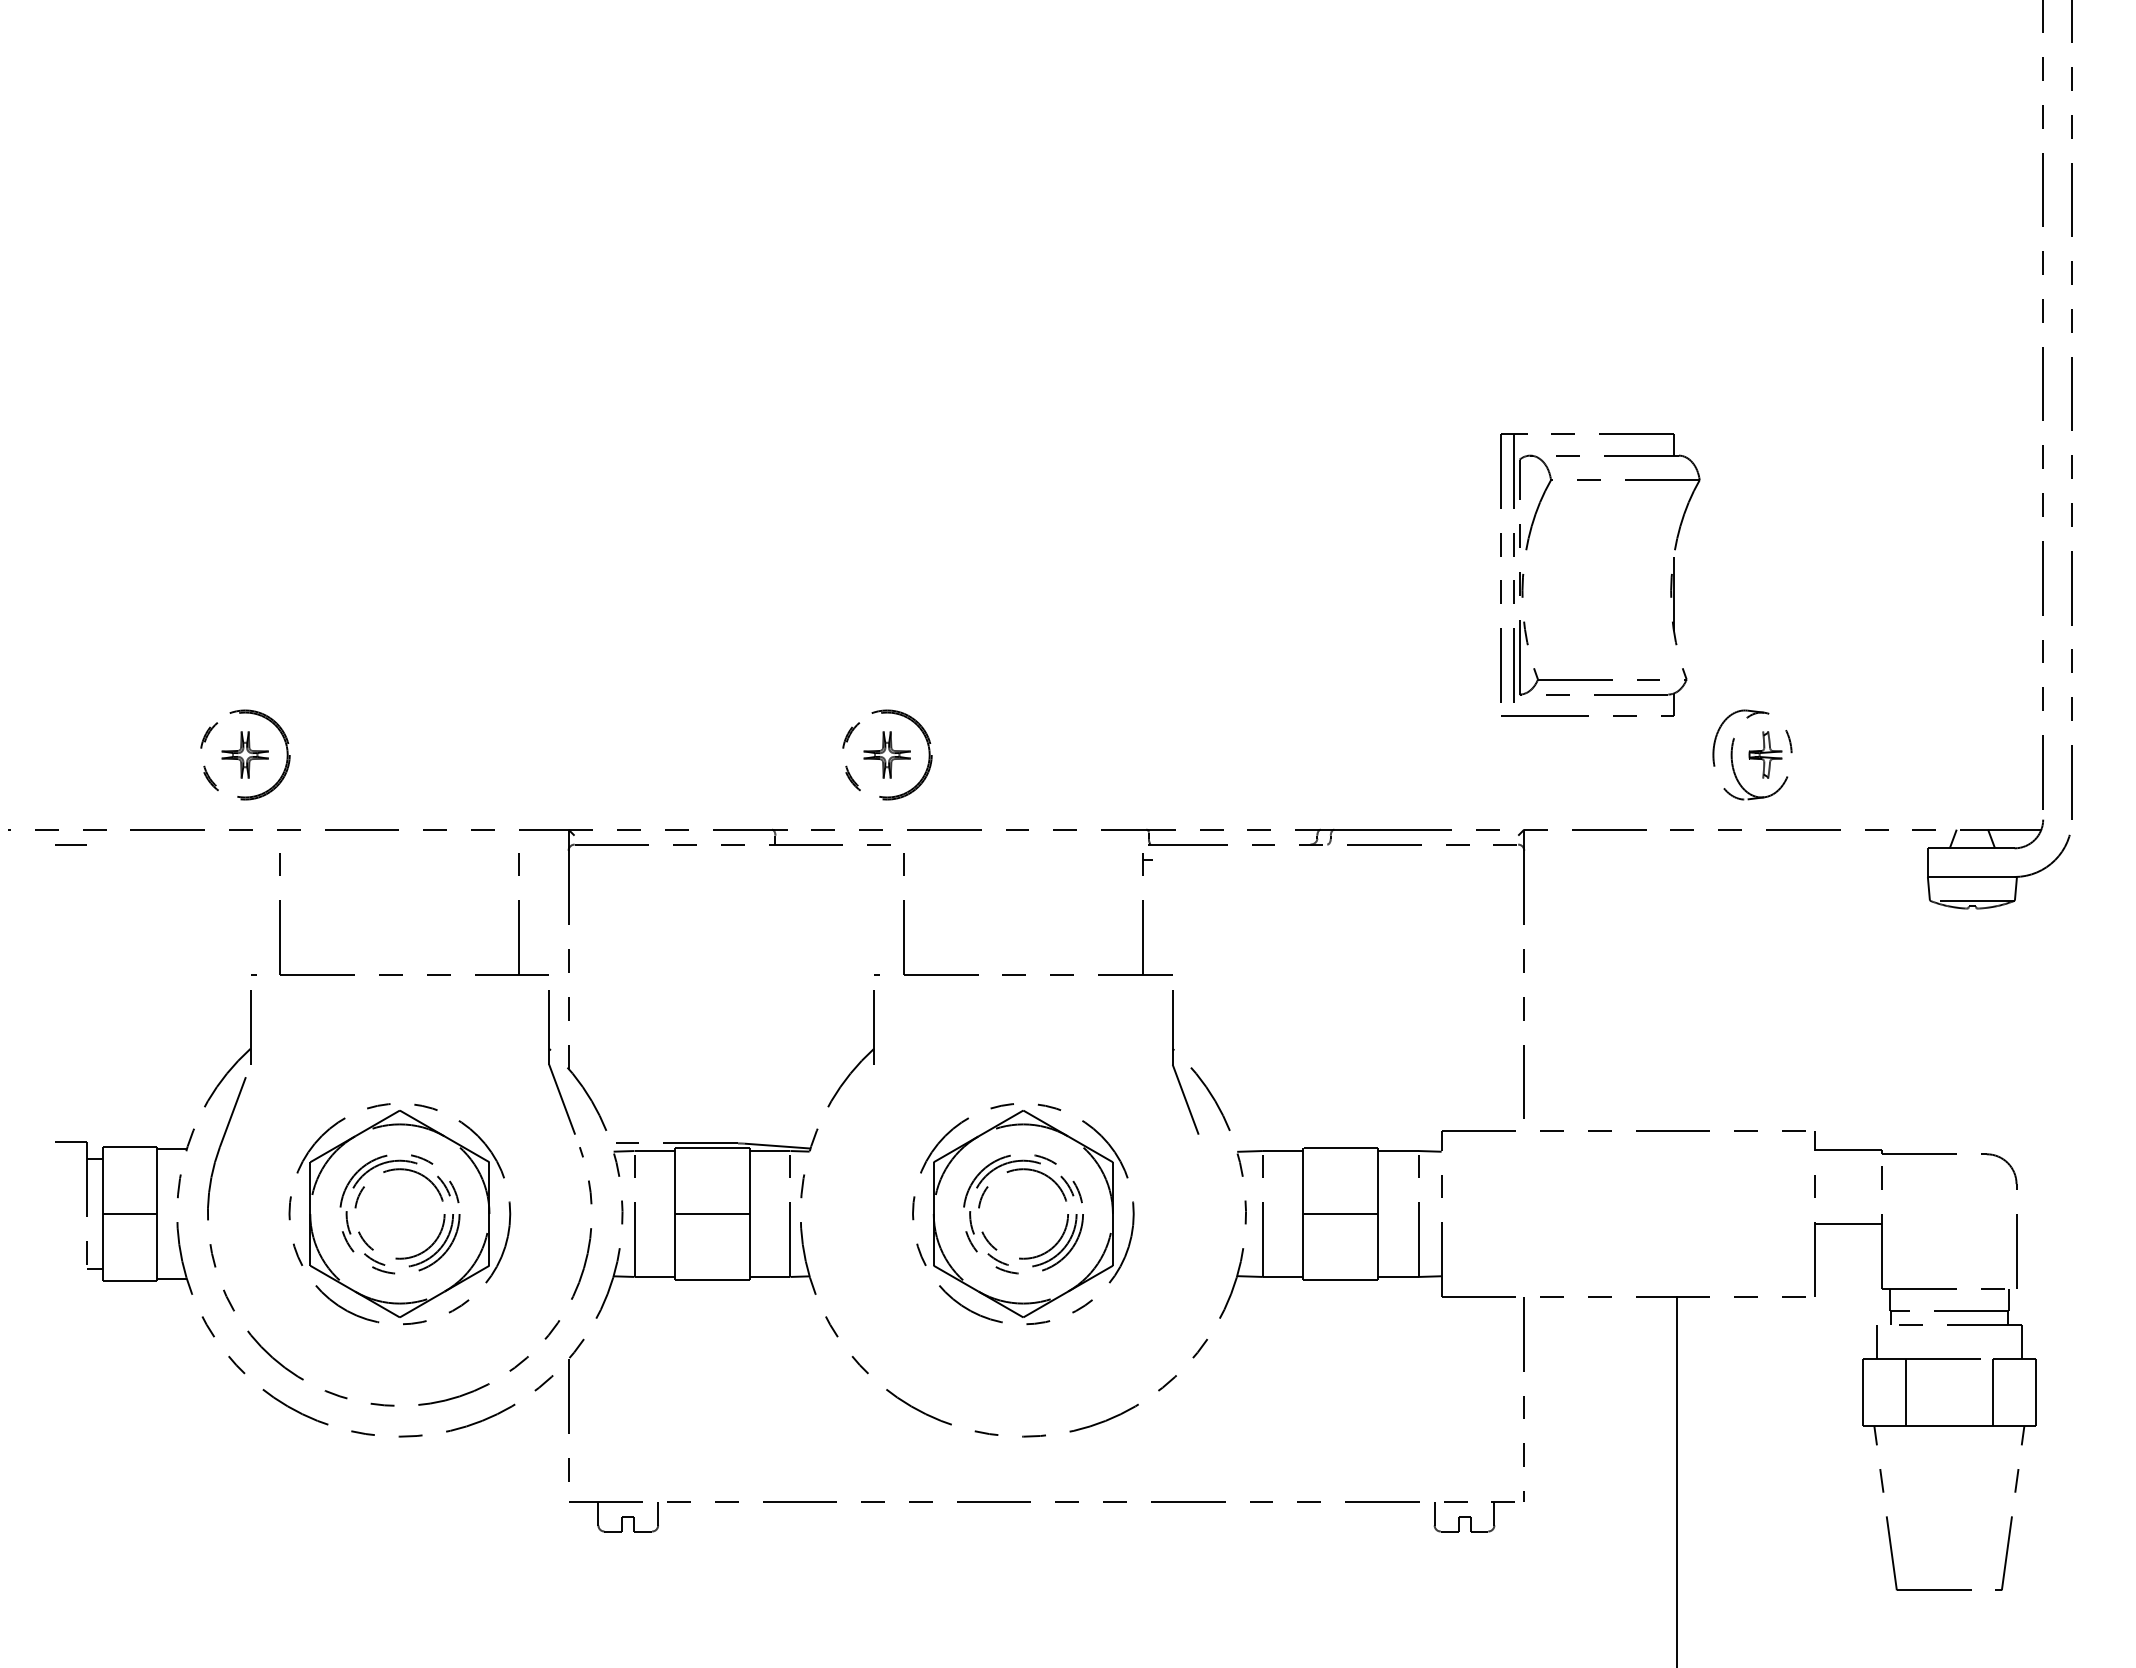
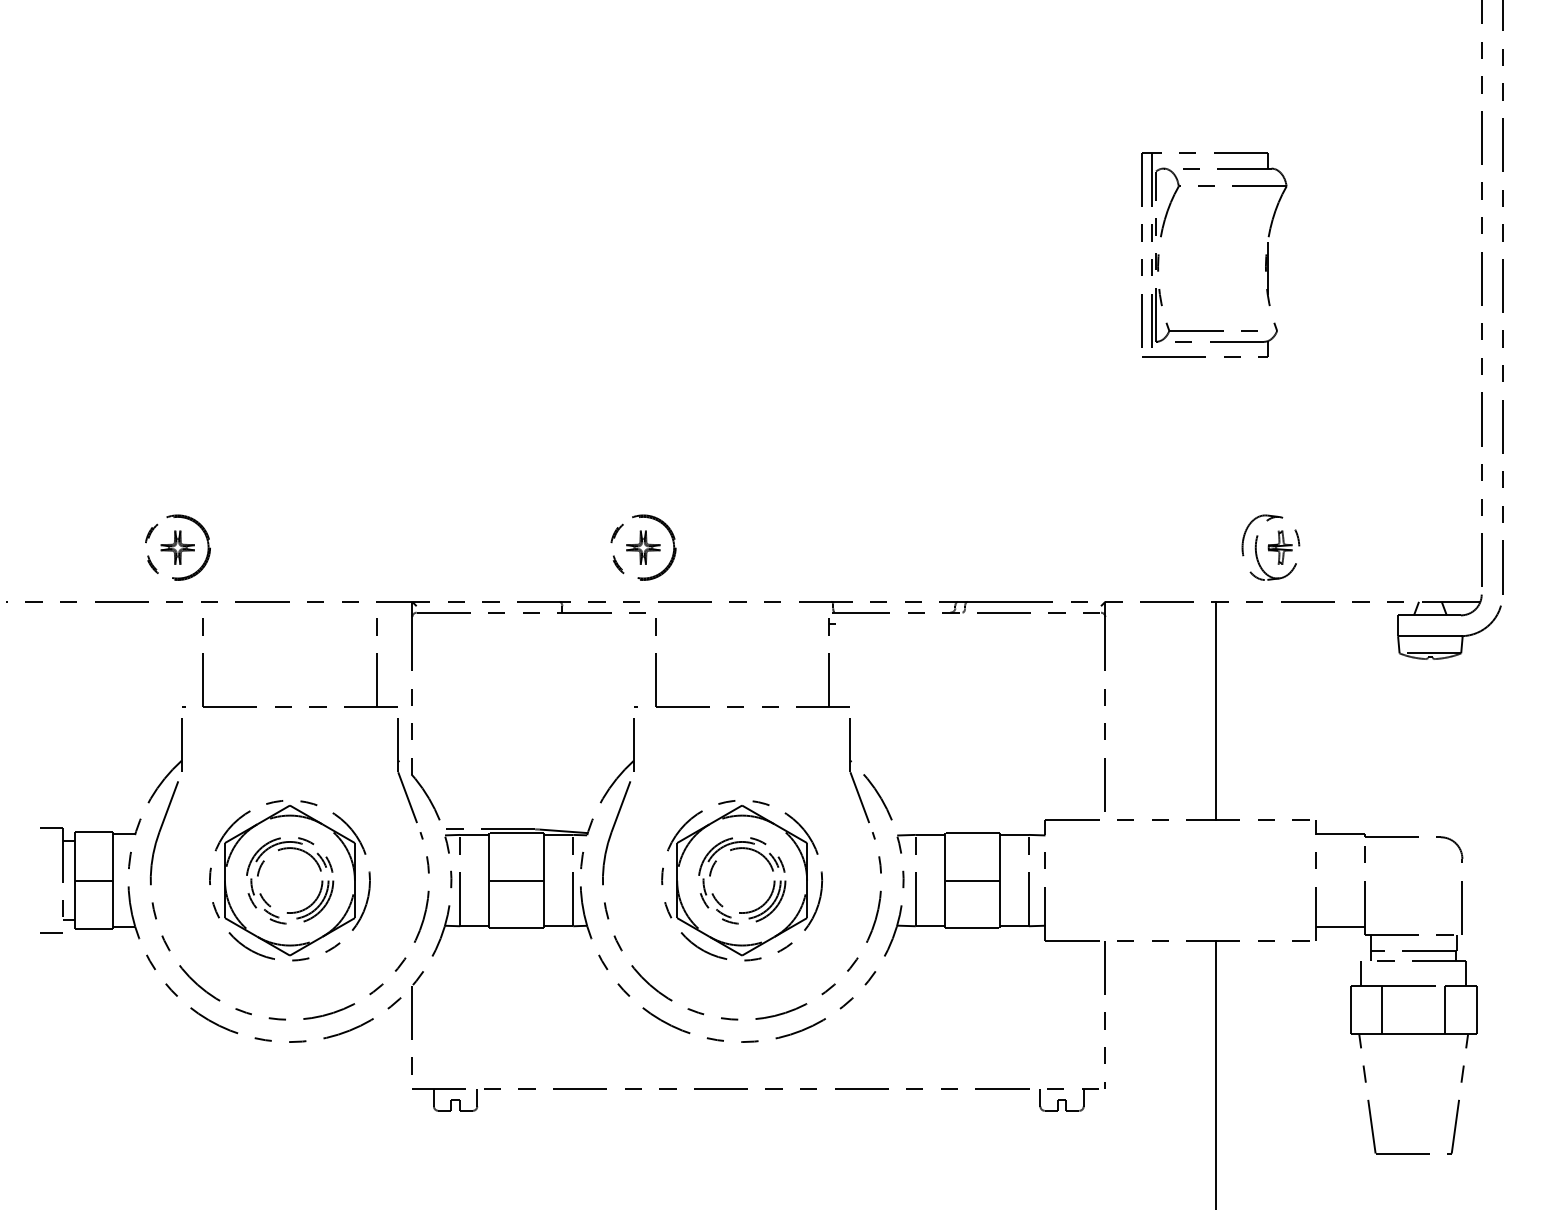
part: (1670, 574) -> (1265, 254), moved
line: (71, 844) -> (51, 932), moved
line: (1677, 979) -> (1216, 710), added
line: (1848, 1223) -> (1340, 926), moved
part: (1001, 1402) -> (726, 1017), added

